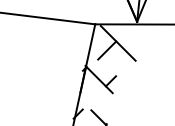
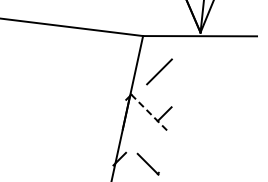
line: (118, 43) -> (174, 62), removed
line: (99, 79) -> (148, 111), solid -> dashed

